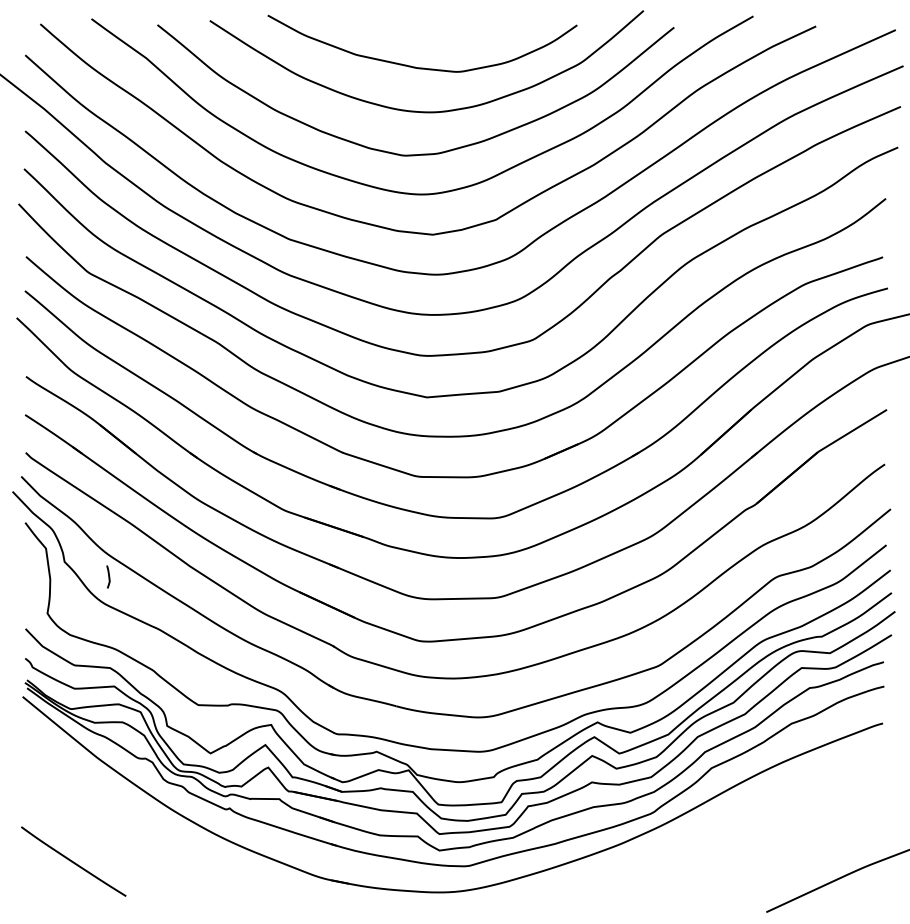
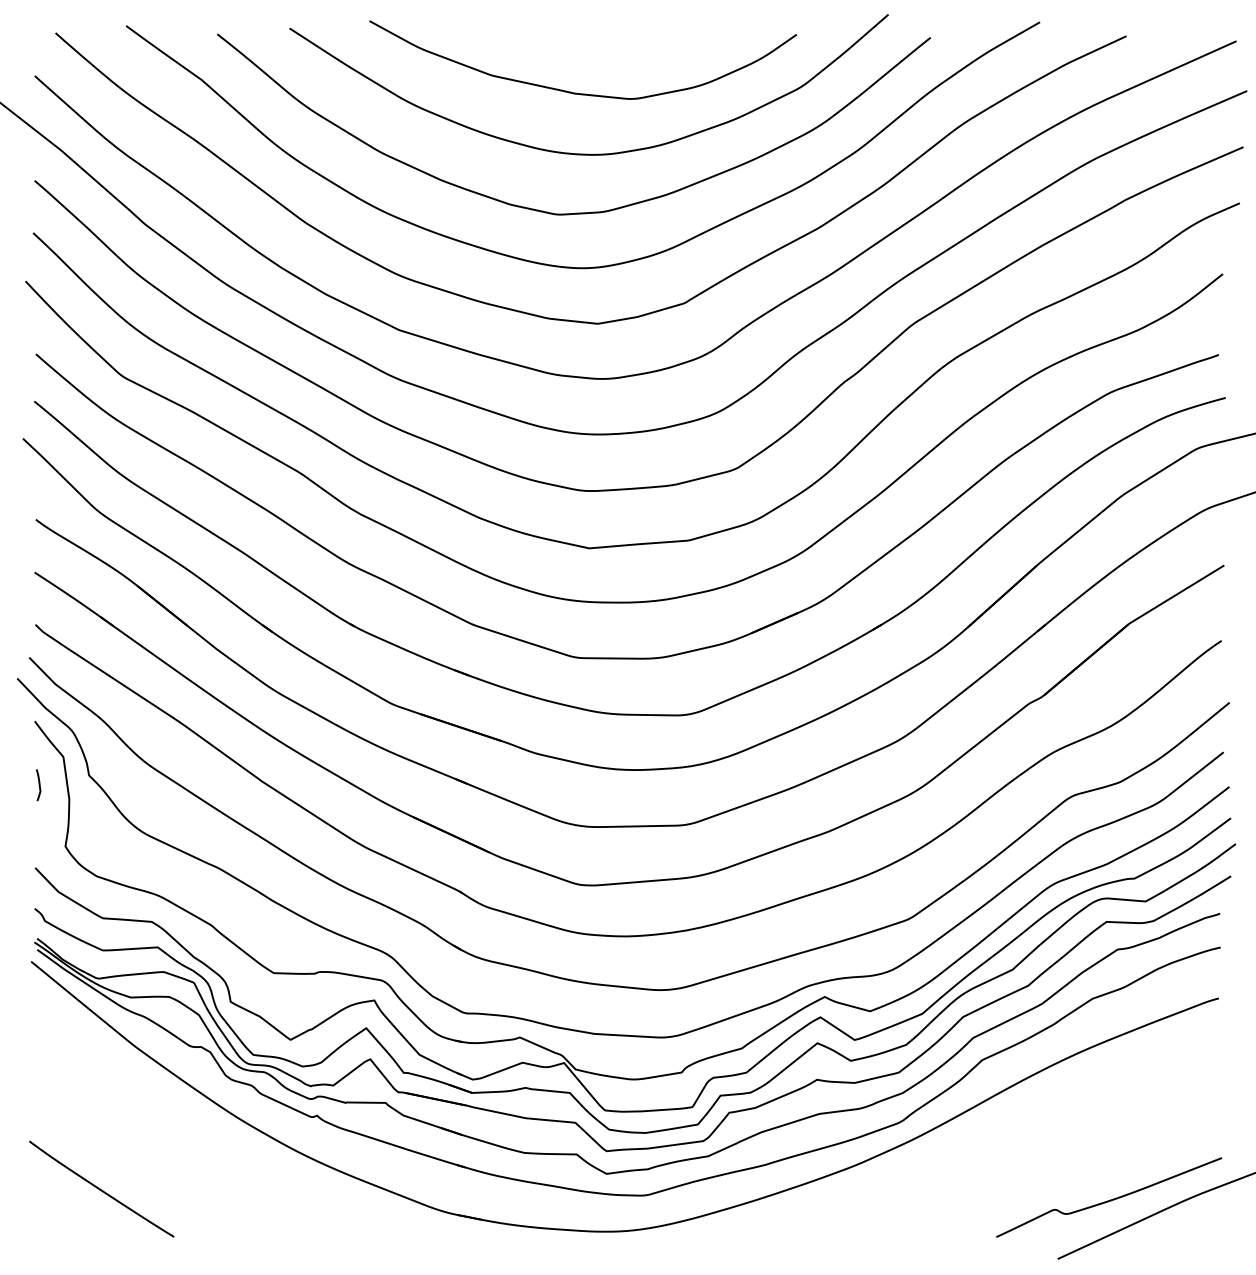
curve: (108, 577) -> (38, 785), moved
curve: (804, 869) -> (1110, 1199), added

